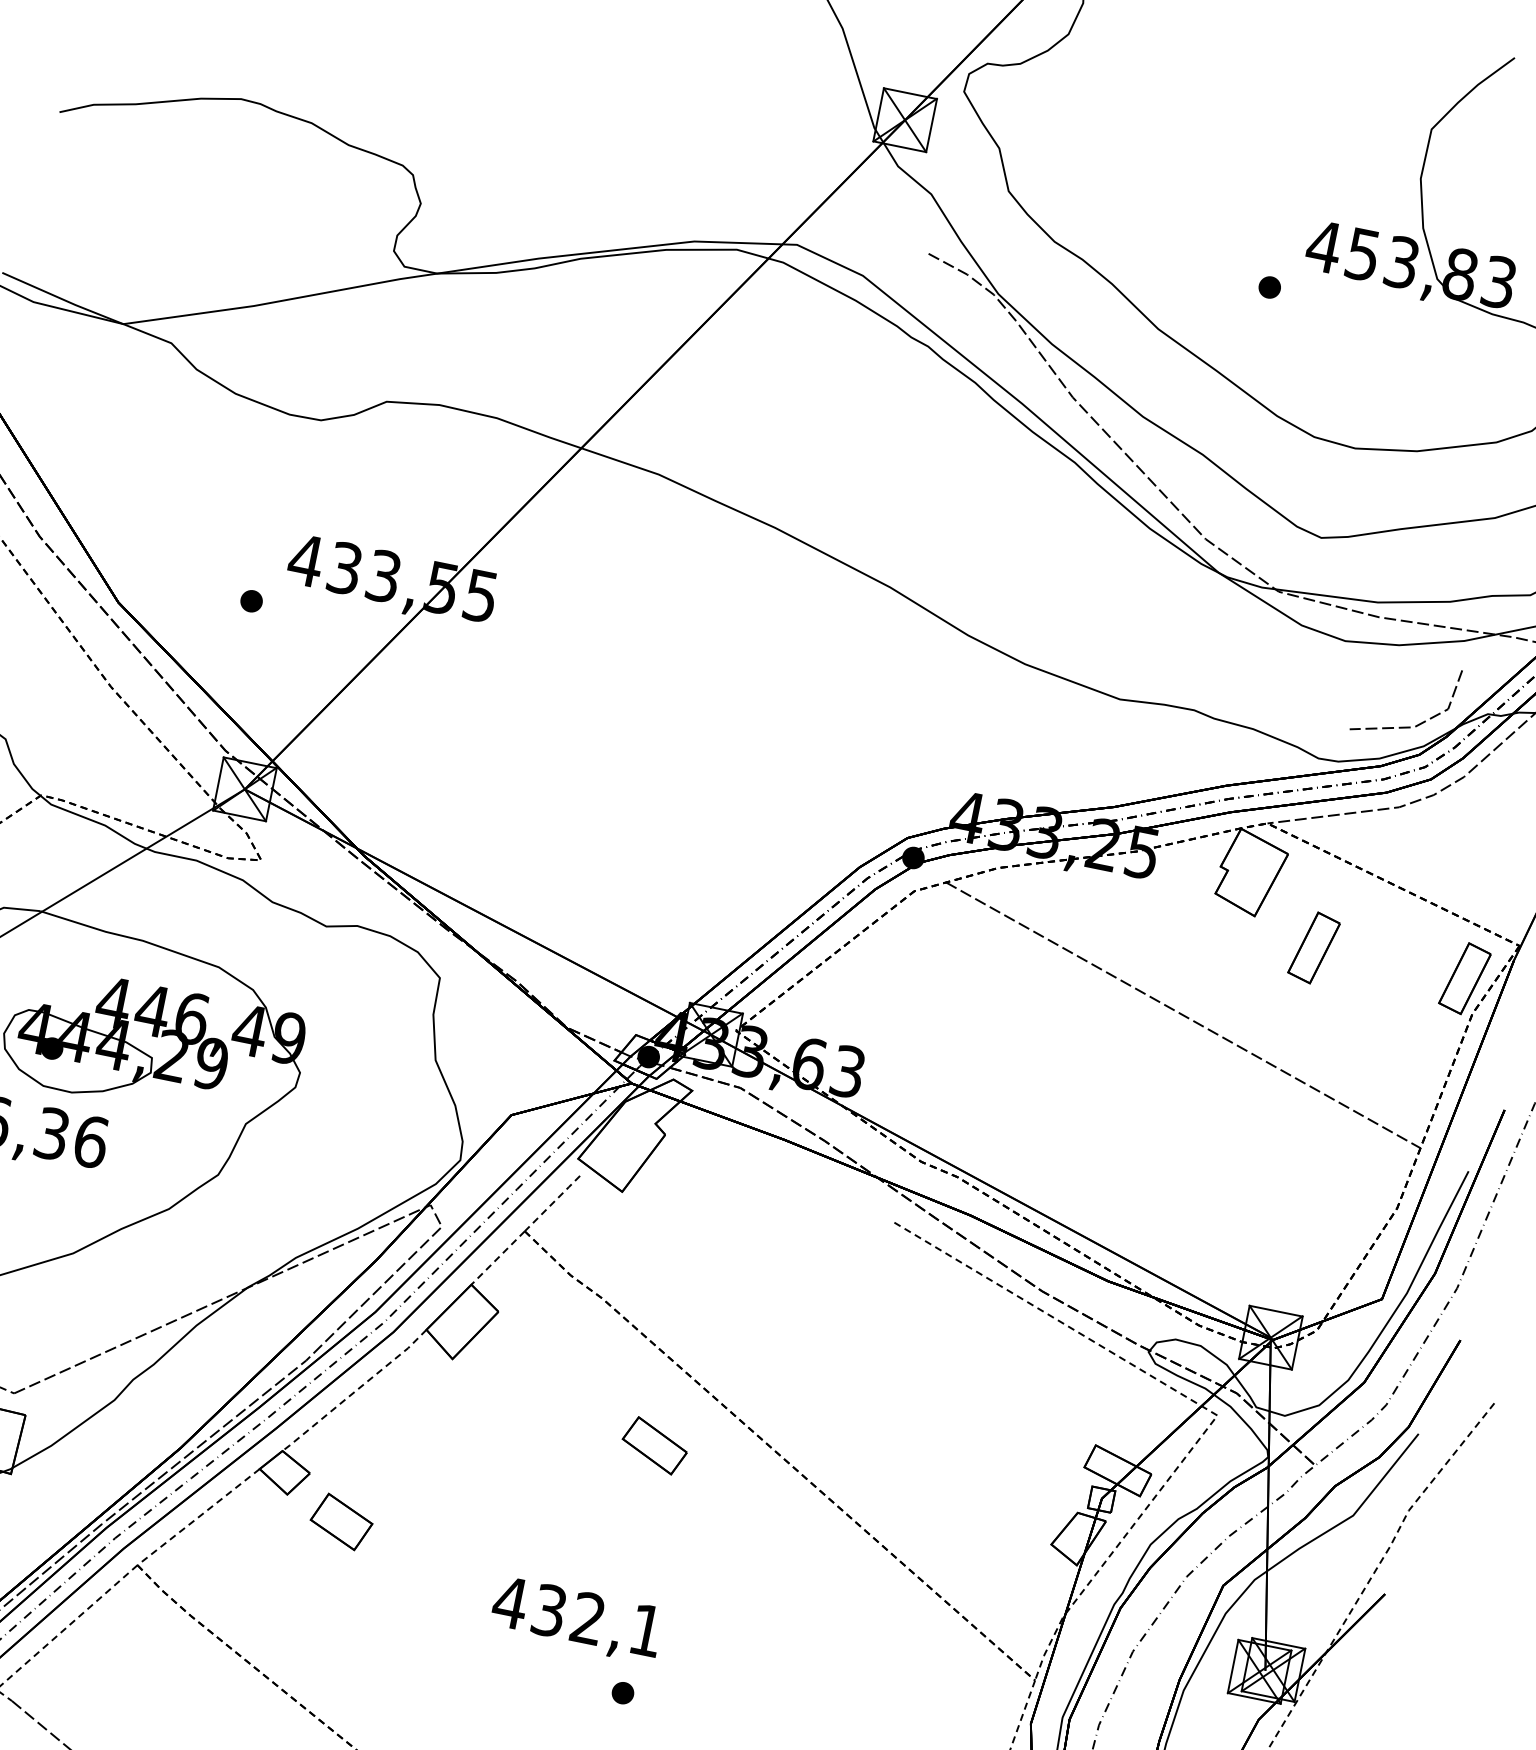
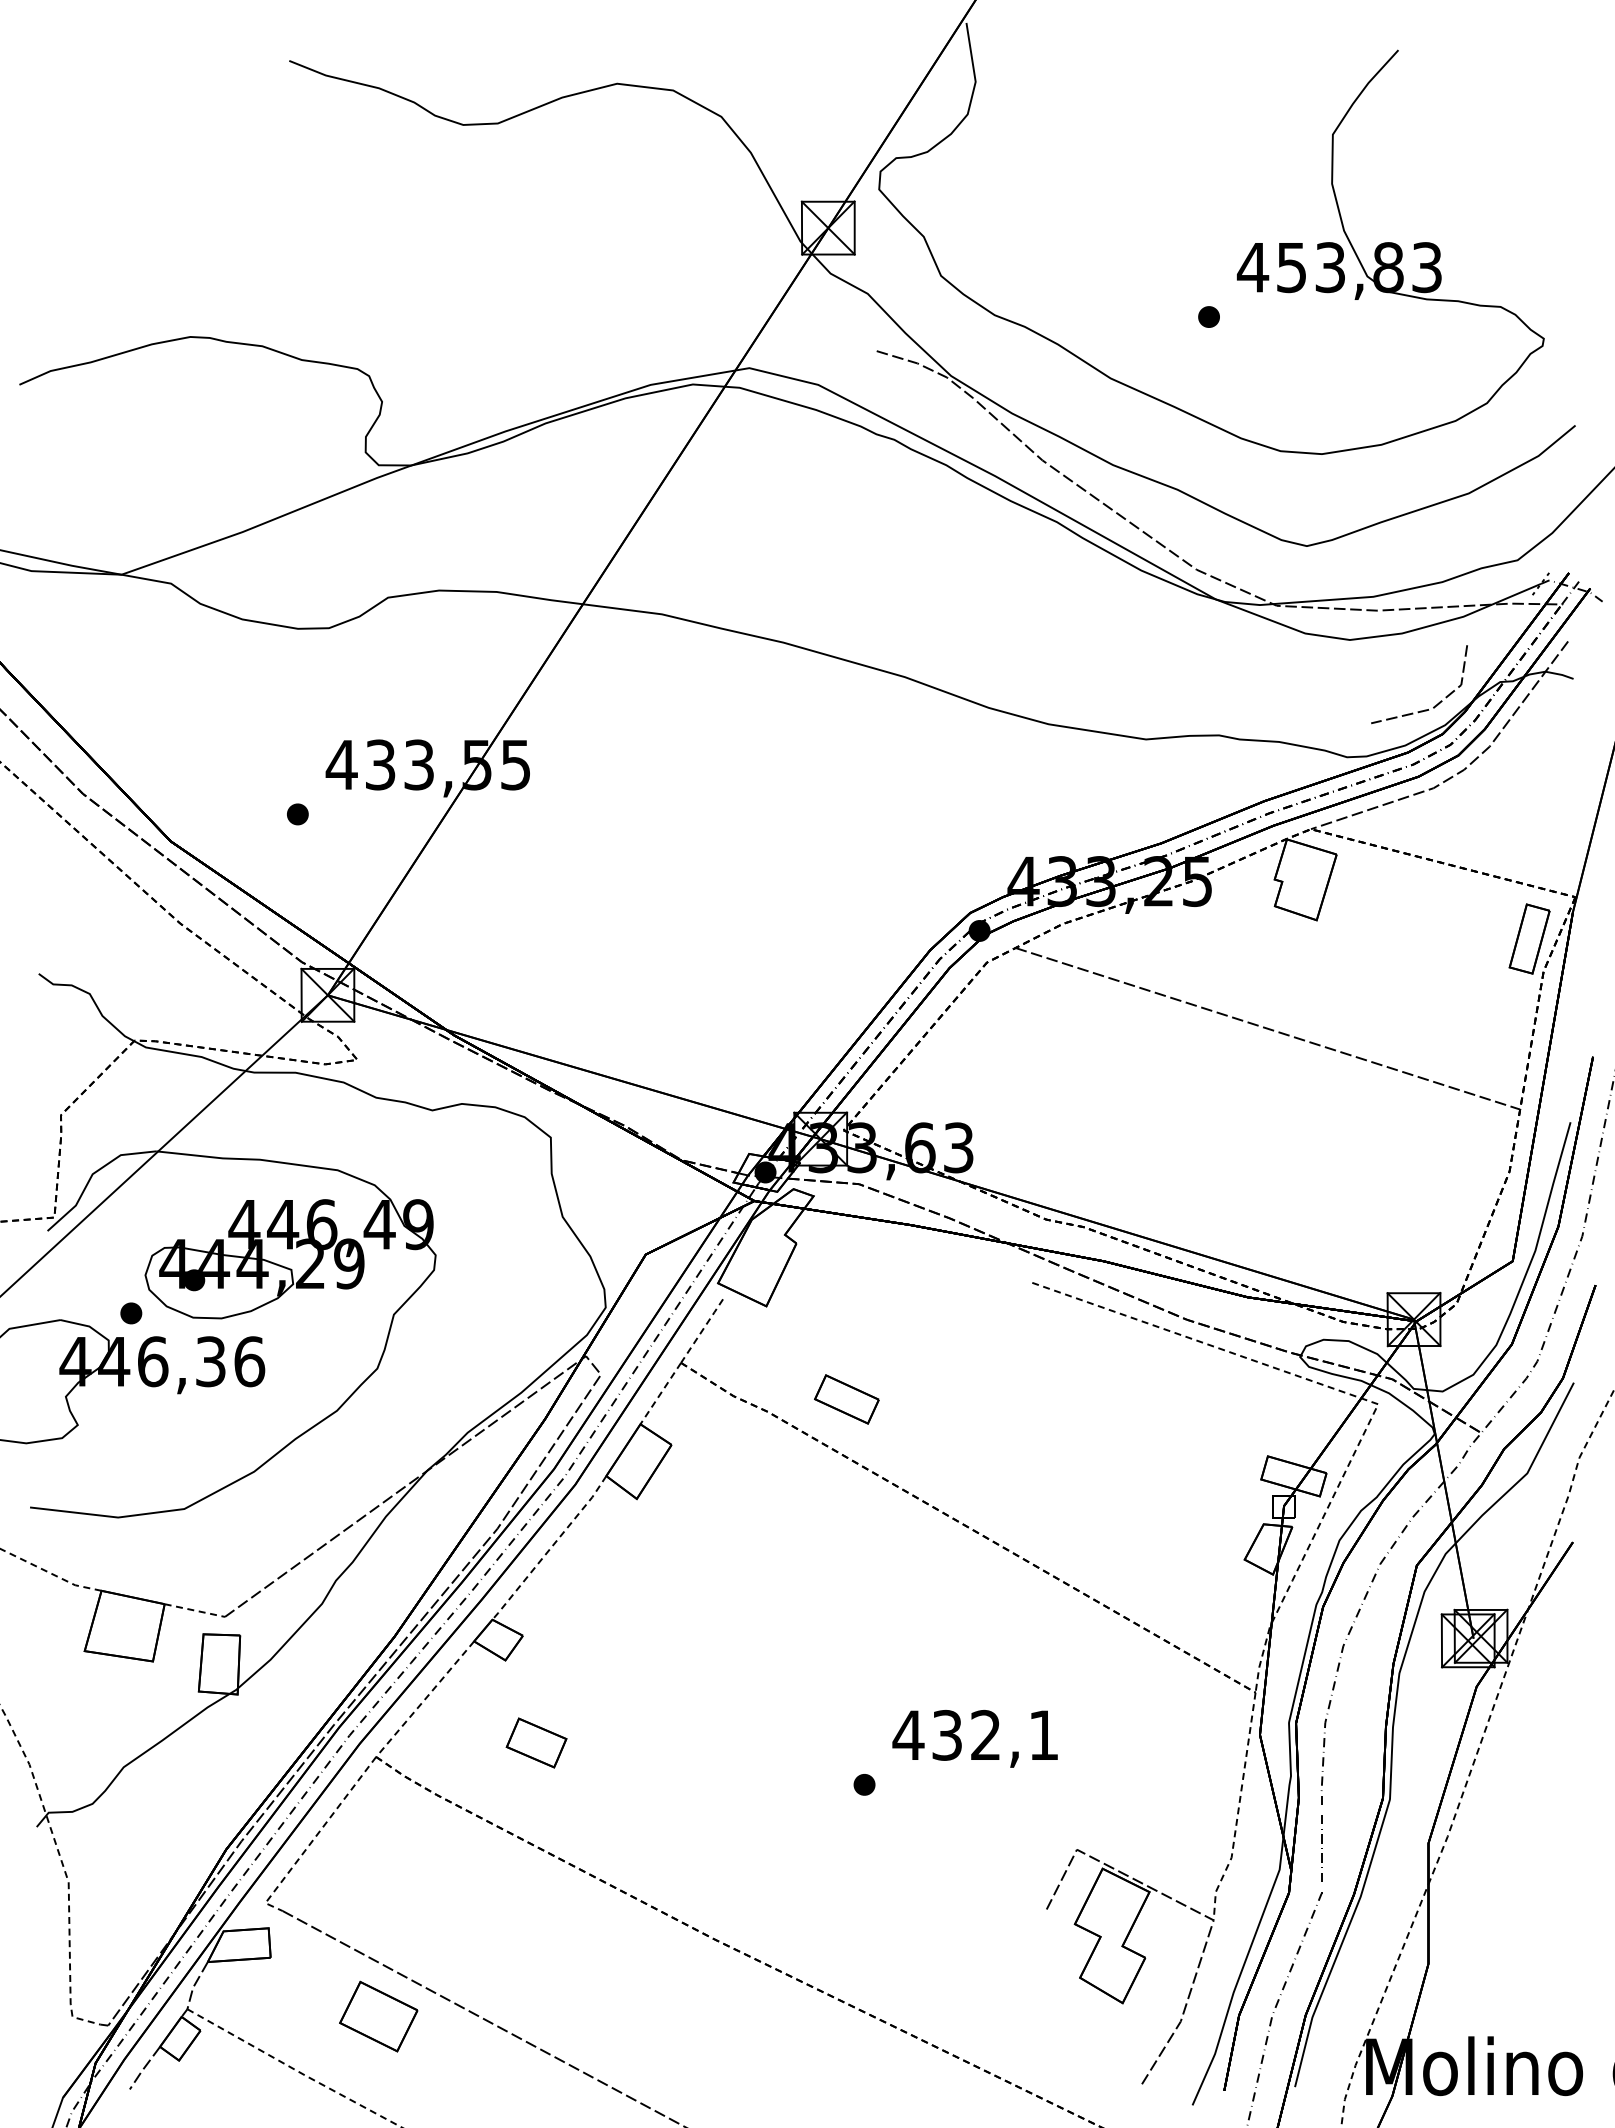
part: (1314, 947) -> (1379, 938), removed
part: (654, 1445) -> (846, 1399), moved
part: (341, 1521) -> (536, 1742), moved
text: (576, 1619) -> (974, 1738), moved

